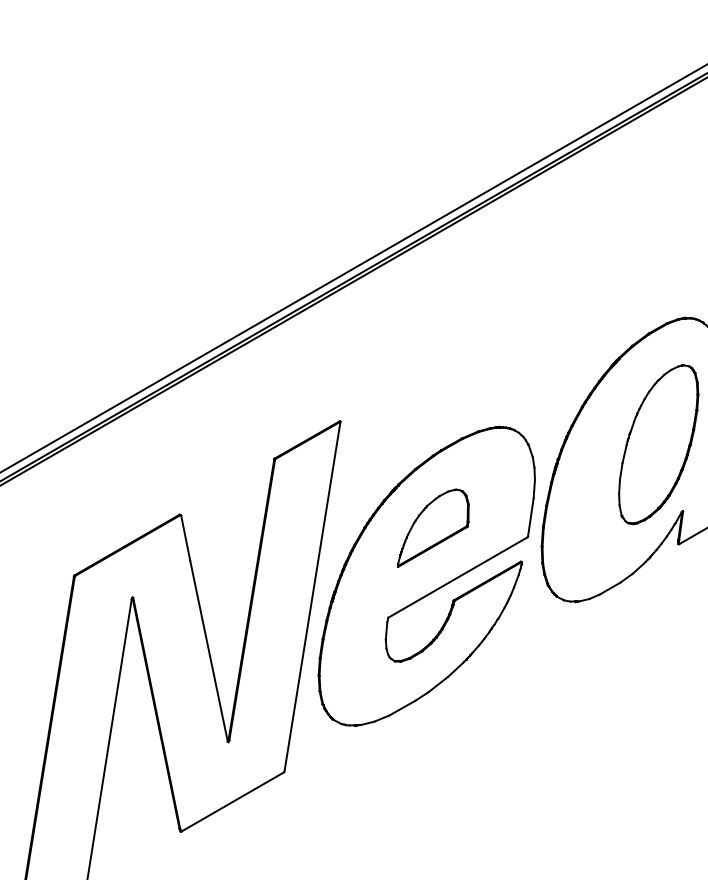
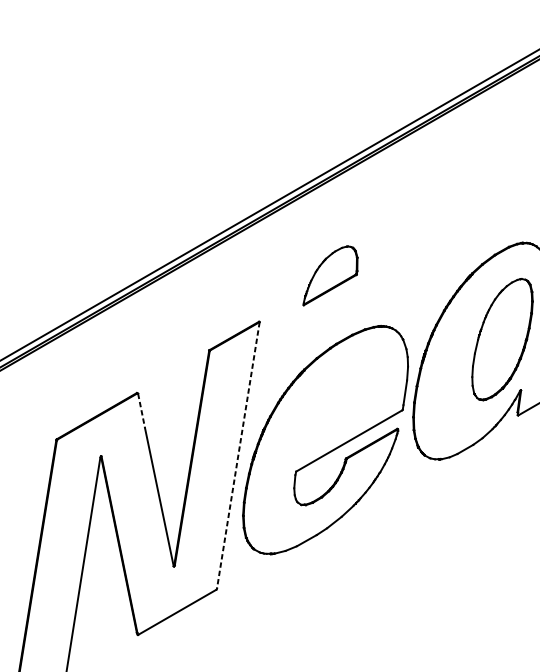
part: (433, 527) -> (330, 275), moved
line: (185, 538) -> (141, 411), solid -> dashed
line: (312, 596) -> (238, 455), solid -> dashed

